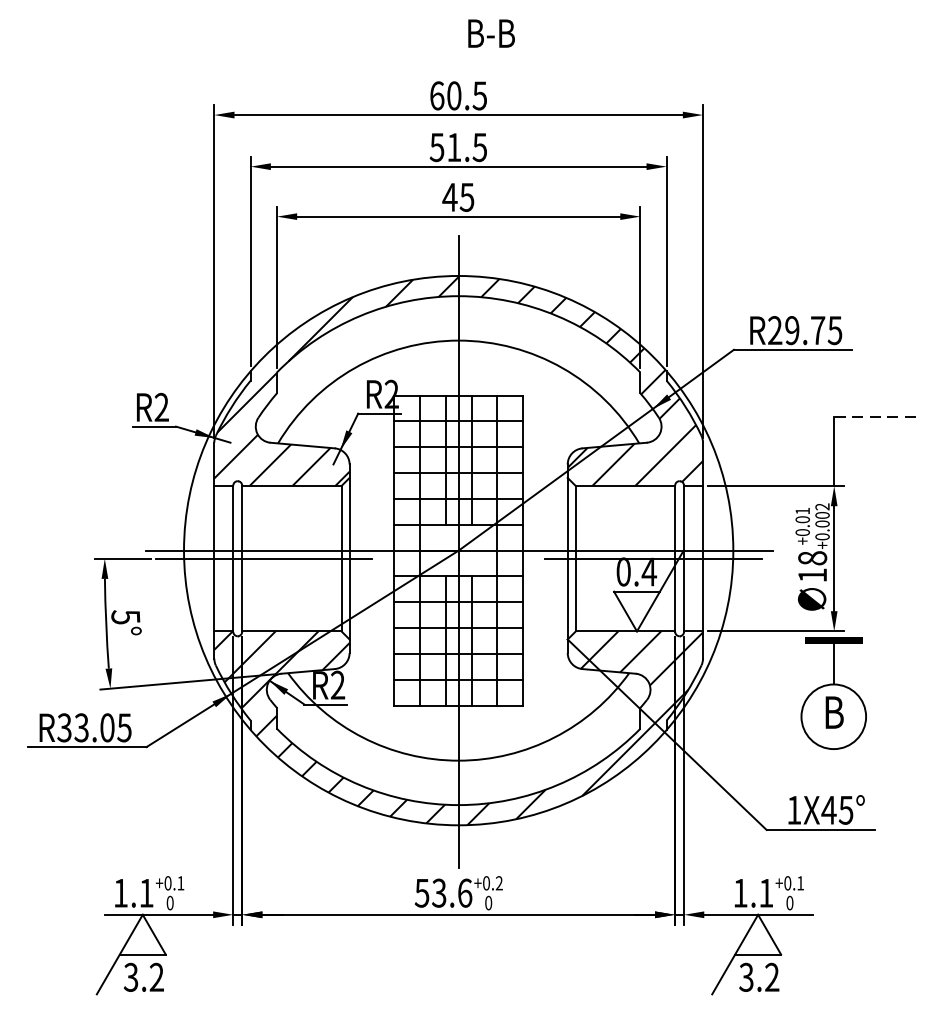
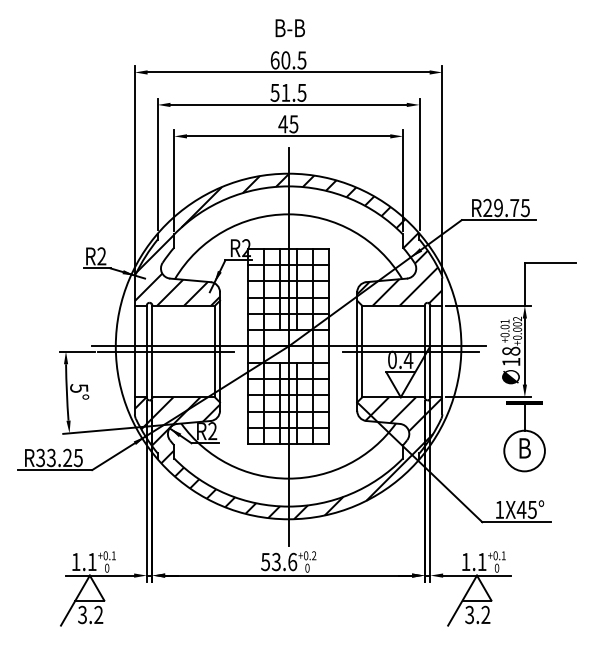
text: (490, 34) -> (289, 28), moved
line: (874, 417) -> (550, 262), dashed -> solid
text: (107, 728) -> (67, 458), R33.05 -> R33.25

